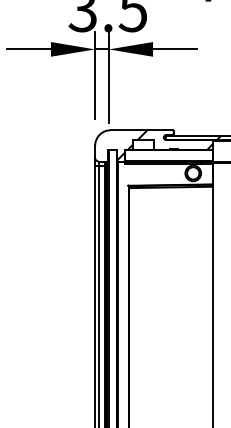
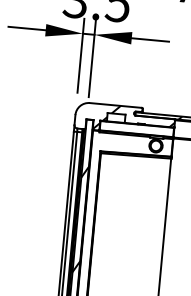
hatch: (112, 267) -> (80, 218), added

